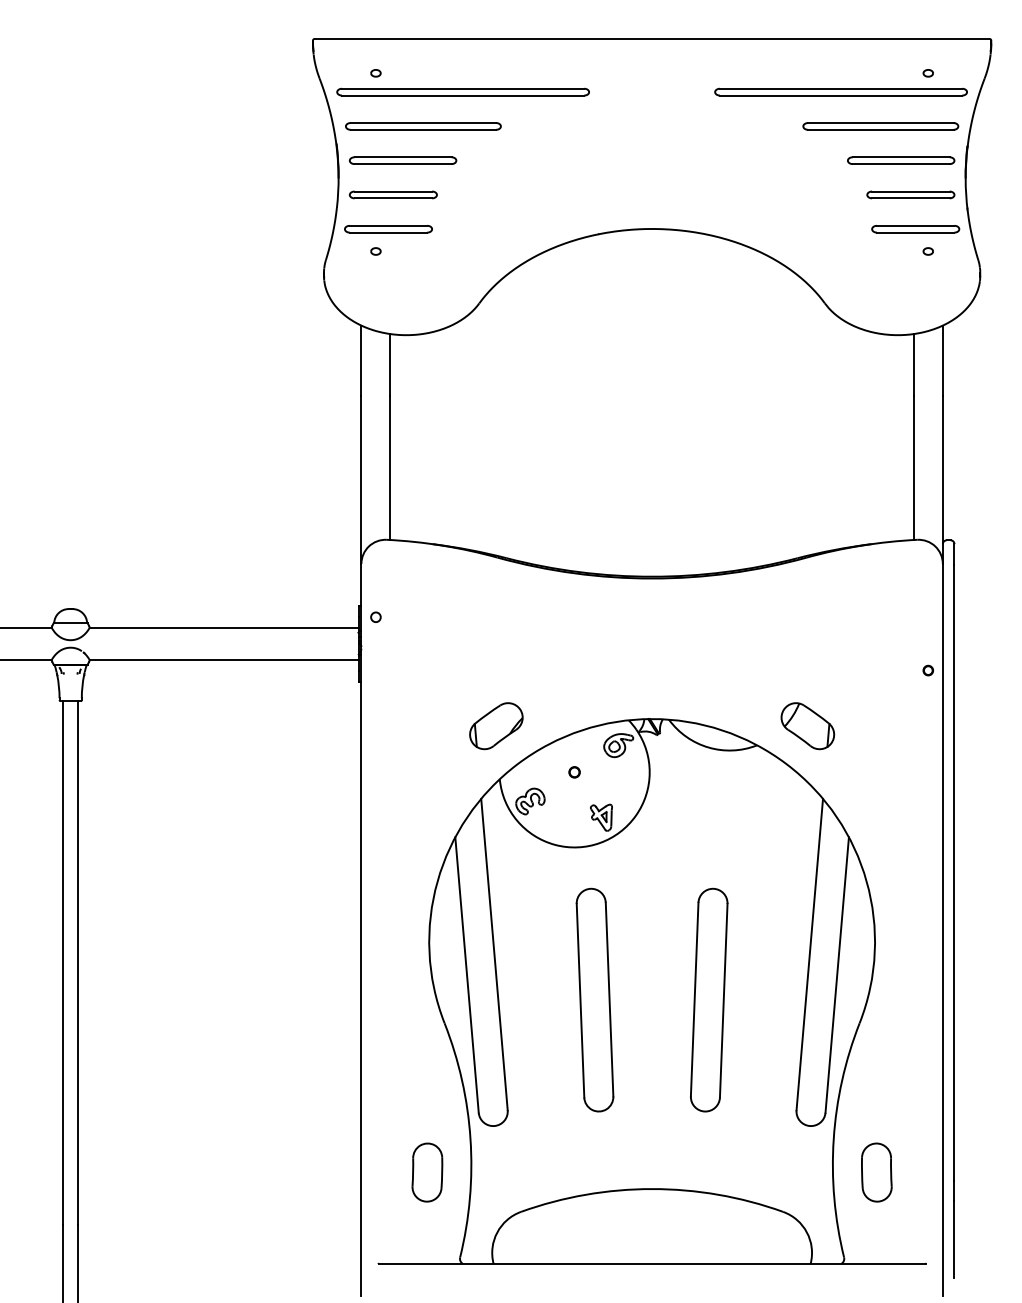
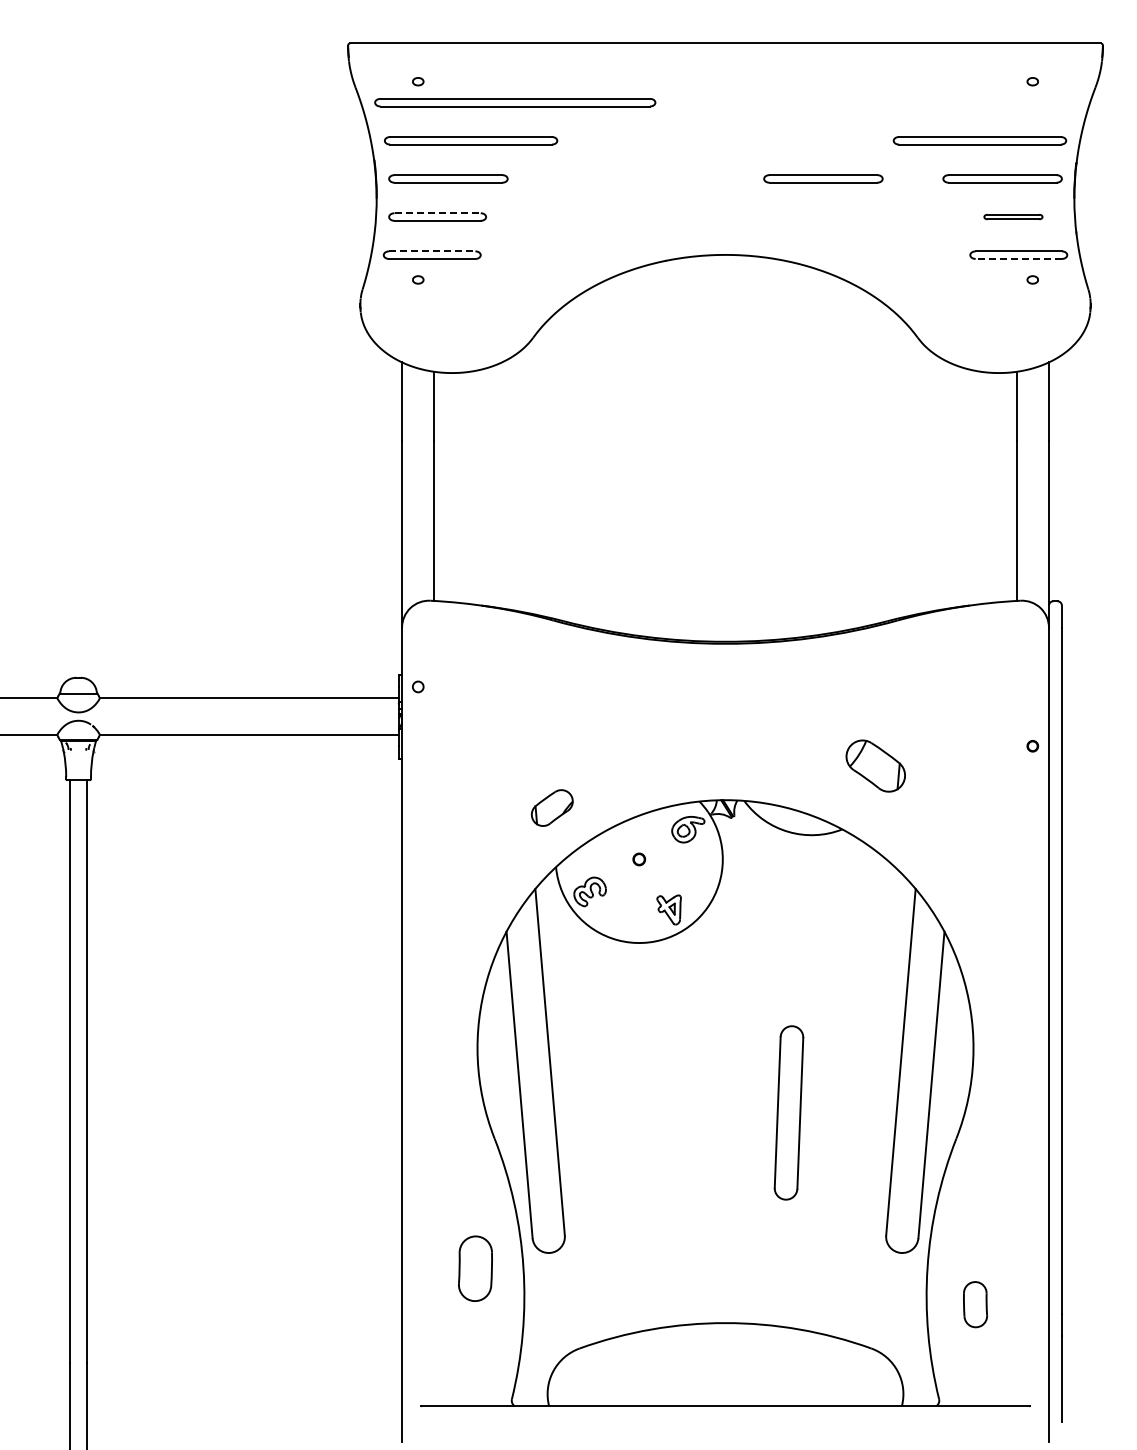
part: (840, 91) -> (935, 102), removed
part: (740, 160) -> (823, 178), added
line: (394, 191) -> (438, 213), solid -> dashed
part: (910, 194) -> (1013, 216), size x0.6
line: (388, 225) -> (432, 251), solid -> dashed
line: (915, 232) -> (1018, 258), solid -> dashed
part: (496, 725) -> (552, 807), size x0.7
part: (807, 725) -> (875, 765), moved
part: (594, 999) -> (661, 1112), removed
part: (708, 999) -> (788, 1112), size x0.7
part: (427, 1172) -> (475, 1268), moved
part: (876, 1172) -> (975, 1304), size x0.7

